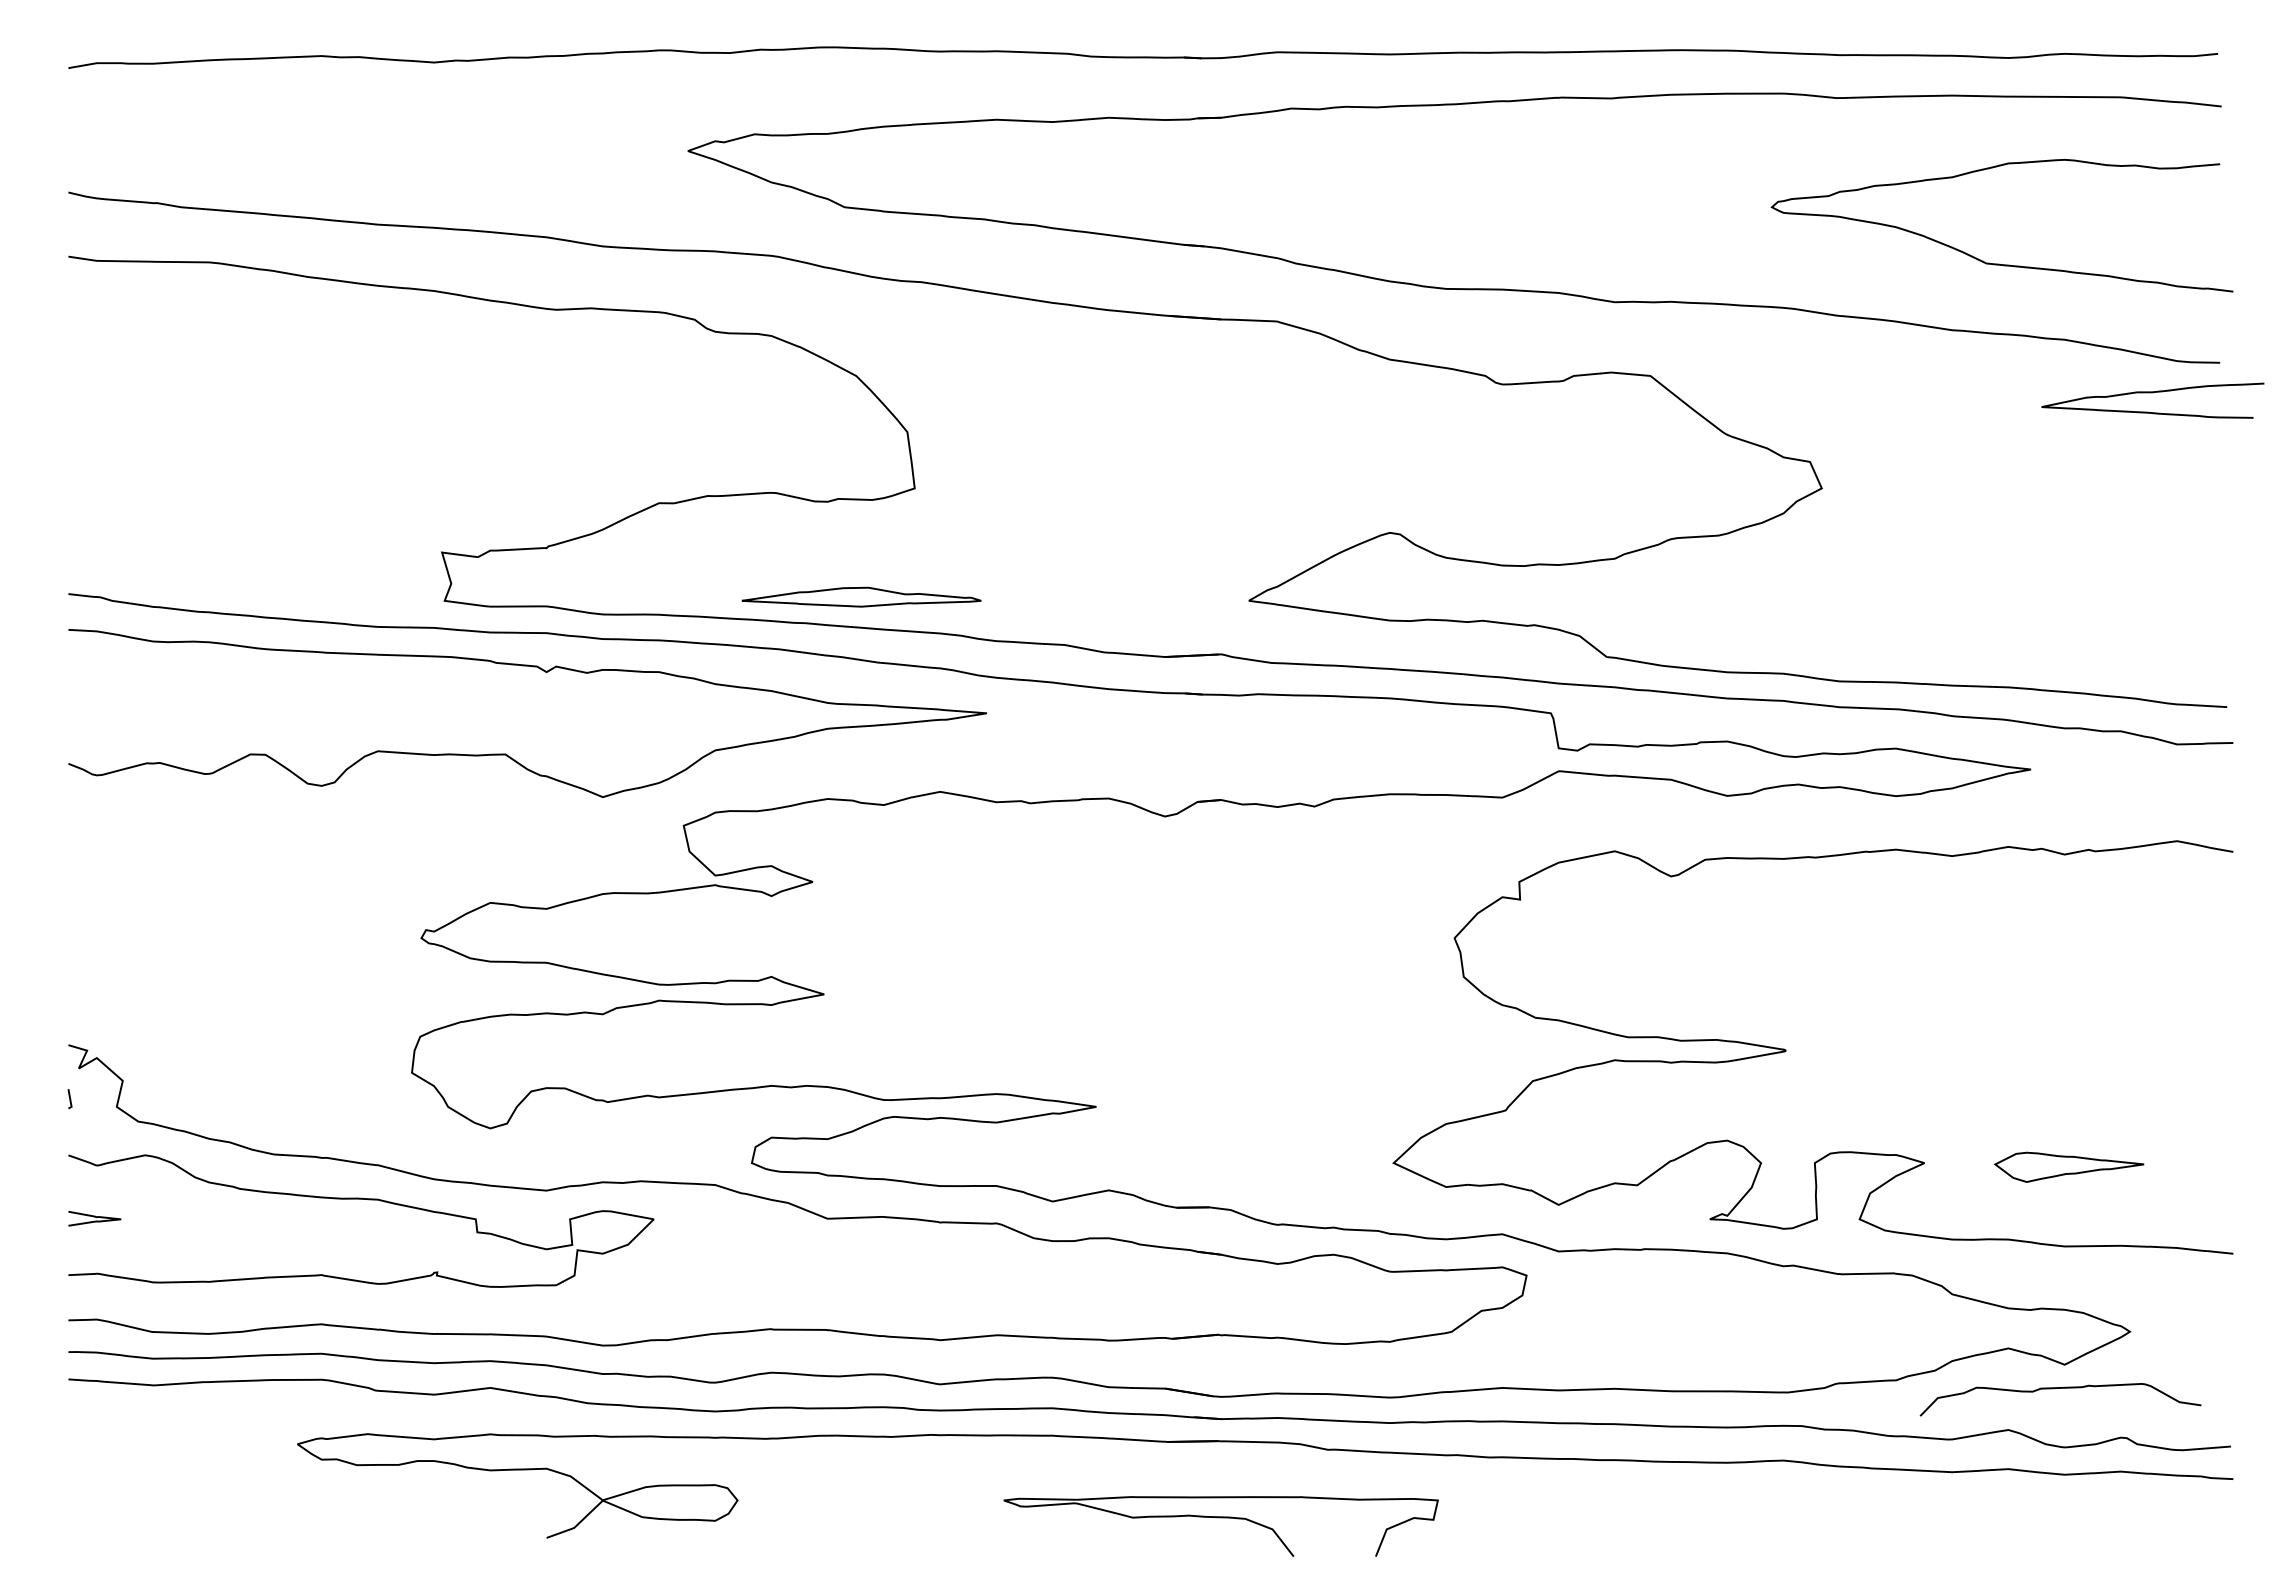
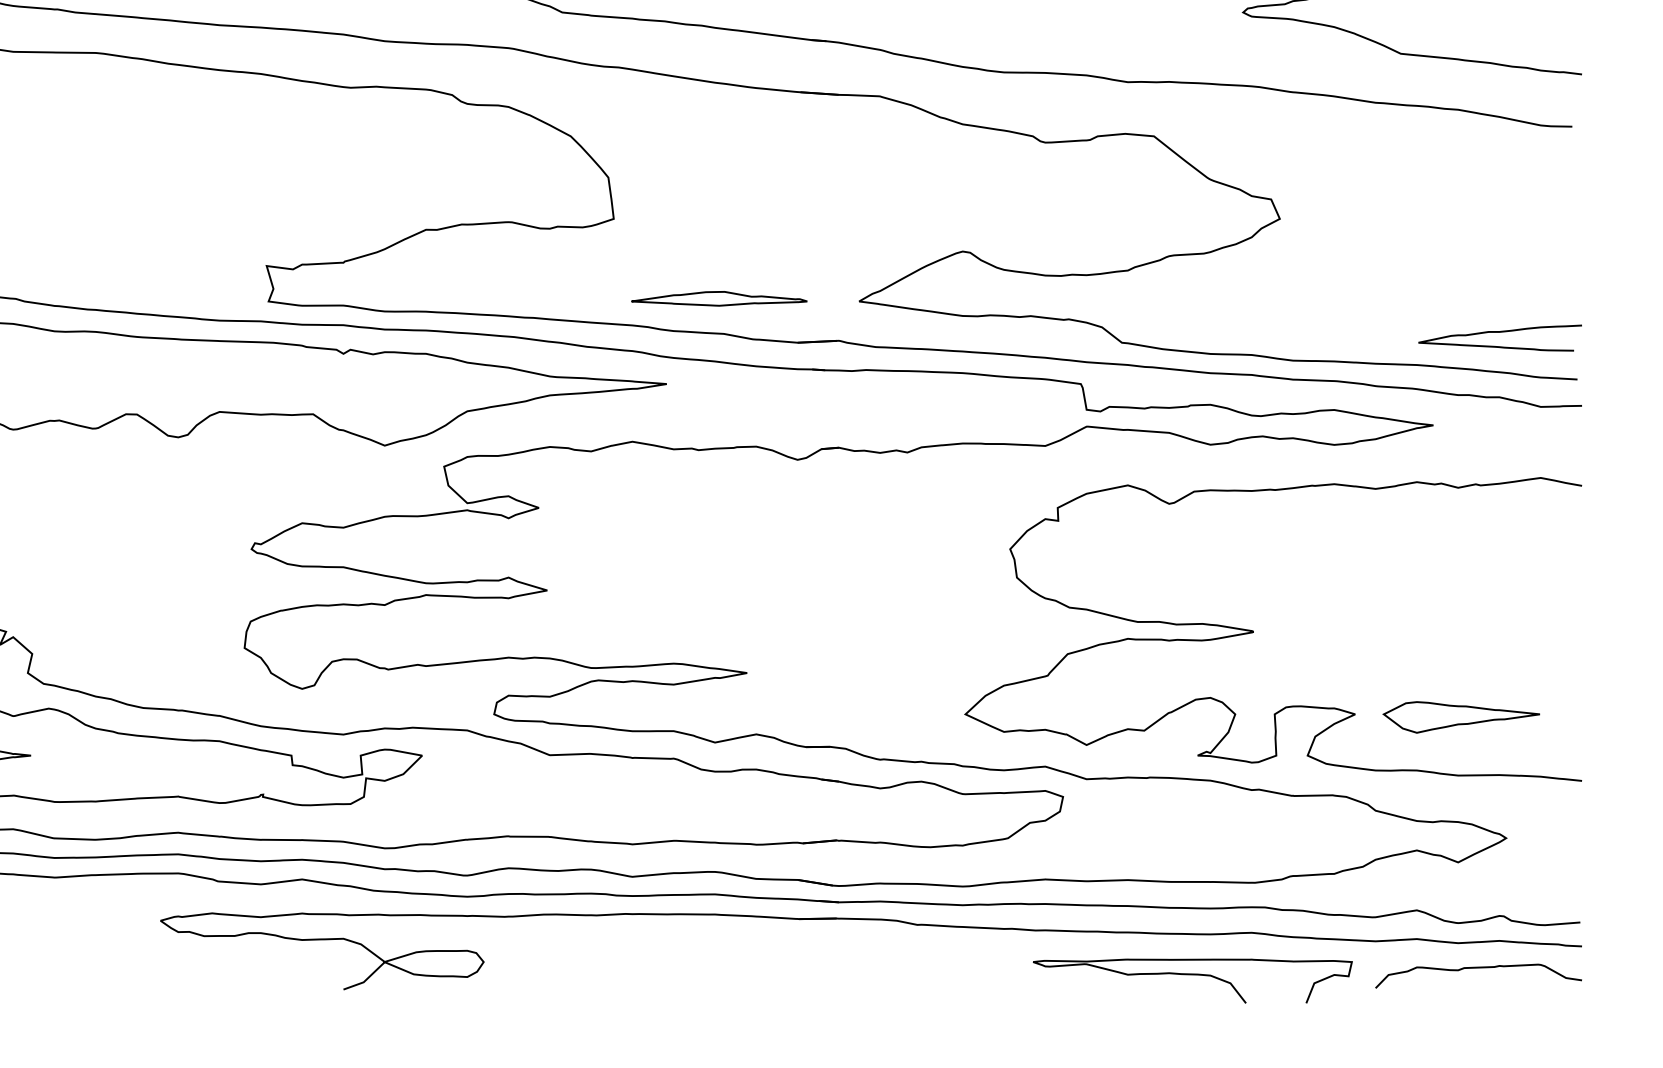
curve: (2152, 393) -> (1499, 332), moved
part: (861, 596) -> (719, 298), moved
part: (2069, 1167) -> (1461, 717), size x1.43
curve: (2060, 1388) -> (1478, 967), moved
curve: (1220, 1518) -> (1192, 975), moved

